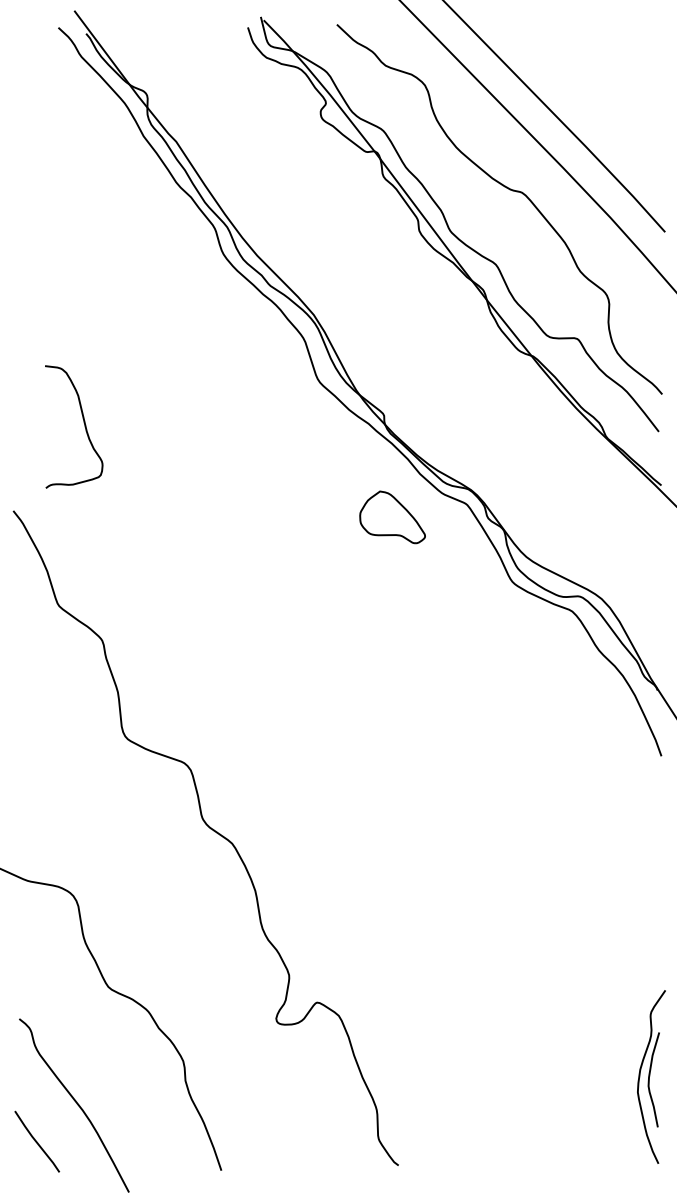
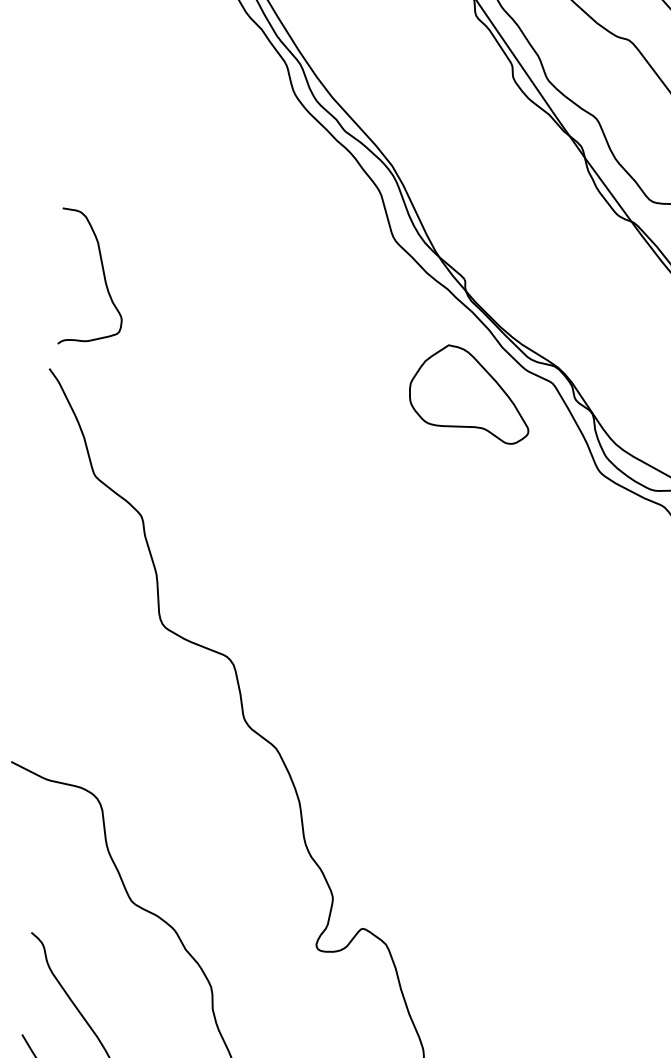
curve: (83, 422) -> (102, 272), moved
part: (392, 517) -> (469, 394), size x1.67

